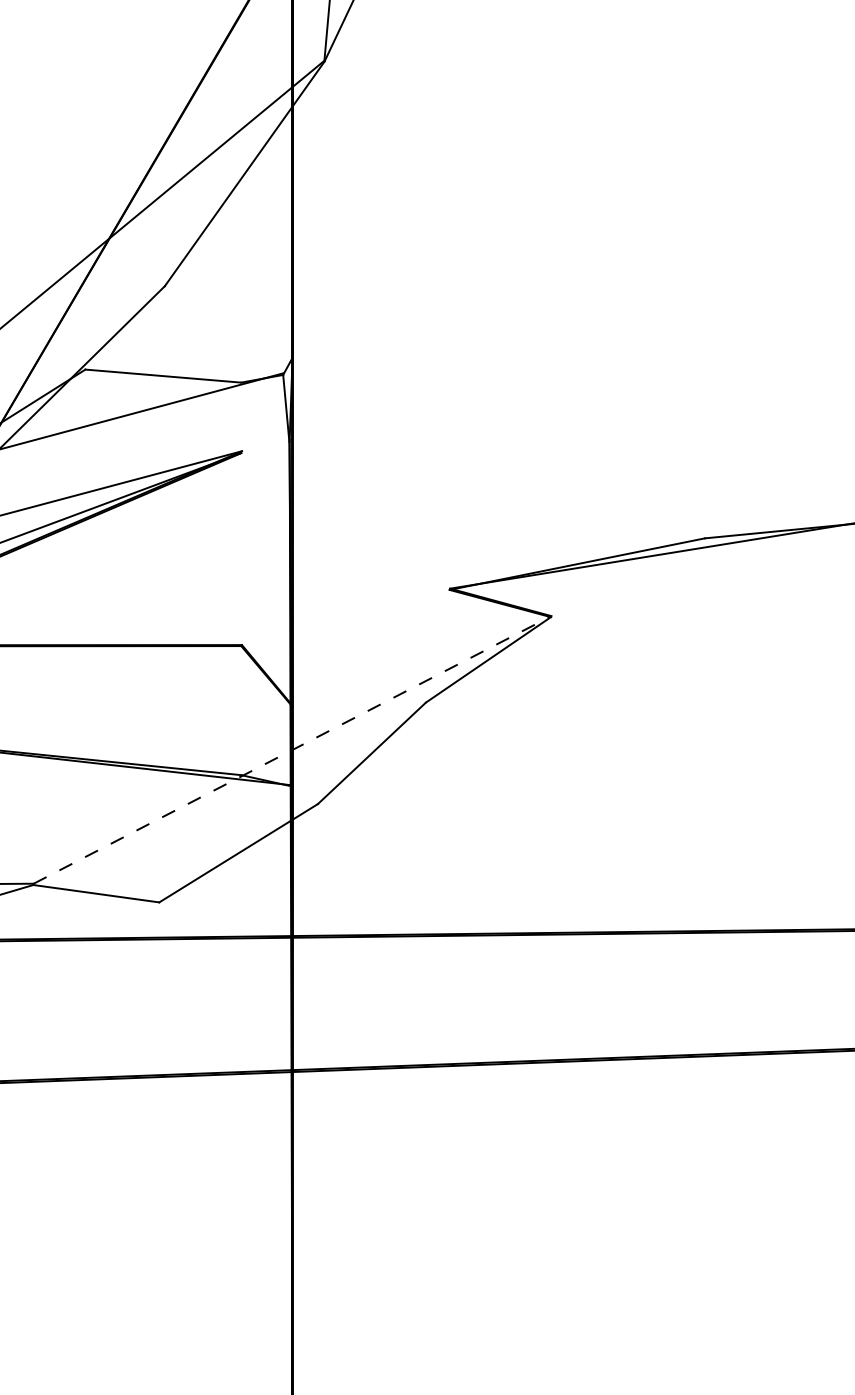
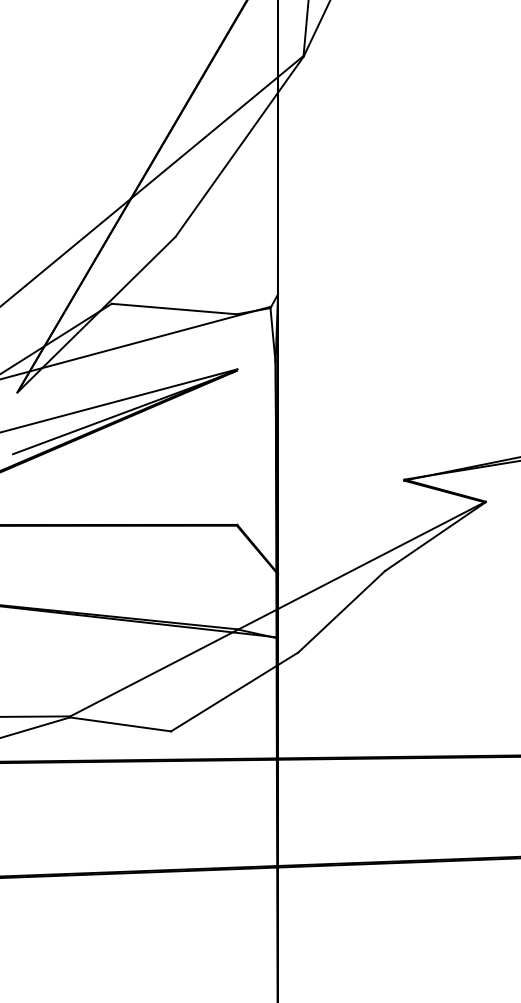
line: (293, 749) -> (278, 608), dashed -> solid

